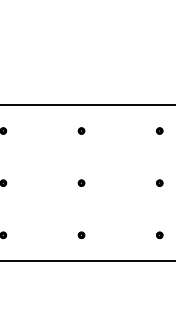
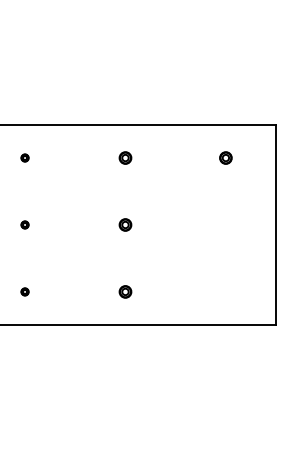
part: (81, 130) -> (125, 157), size x1.6
part: (159, 130) -> (225, 157), size x1.6
part: (81, 182) -> (125, 224), size x1.6
part: (159, 182) -> (225, 224), removed
part: (81, 234) -> (125, 291), size x1.6
part: (159, 234) -> (225, 291), removed

